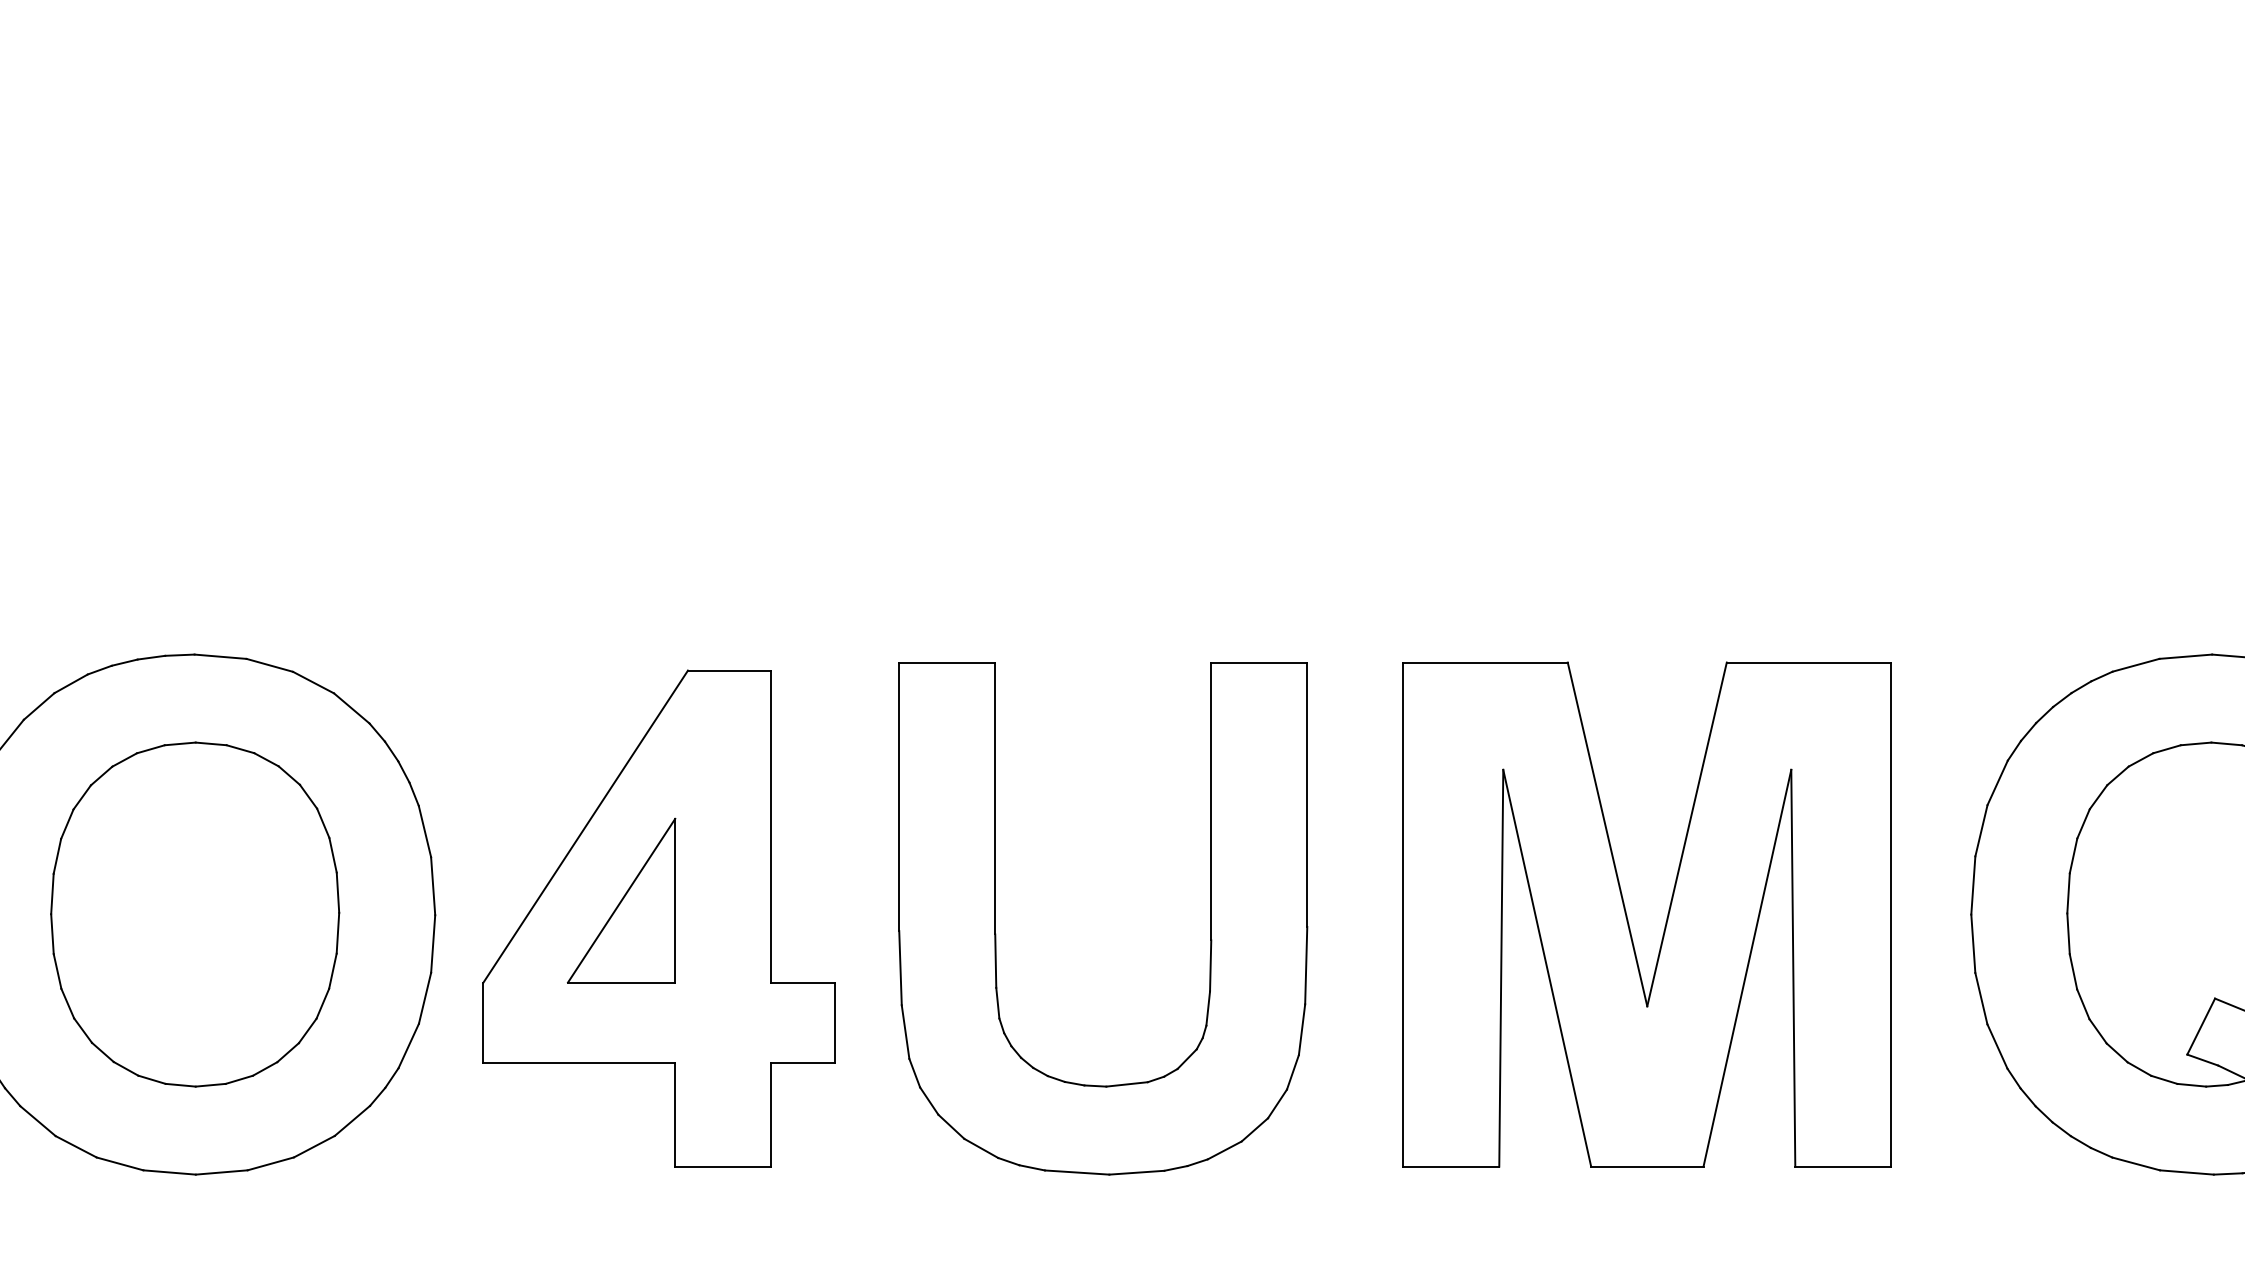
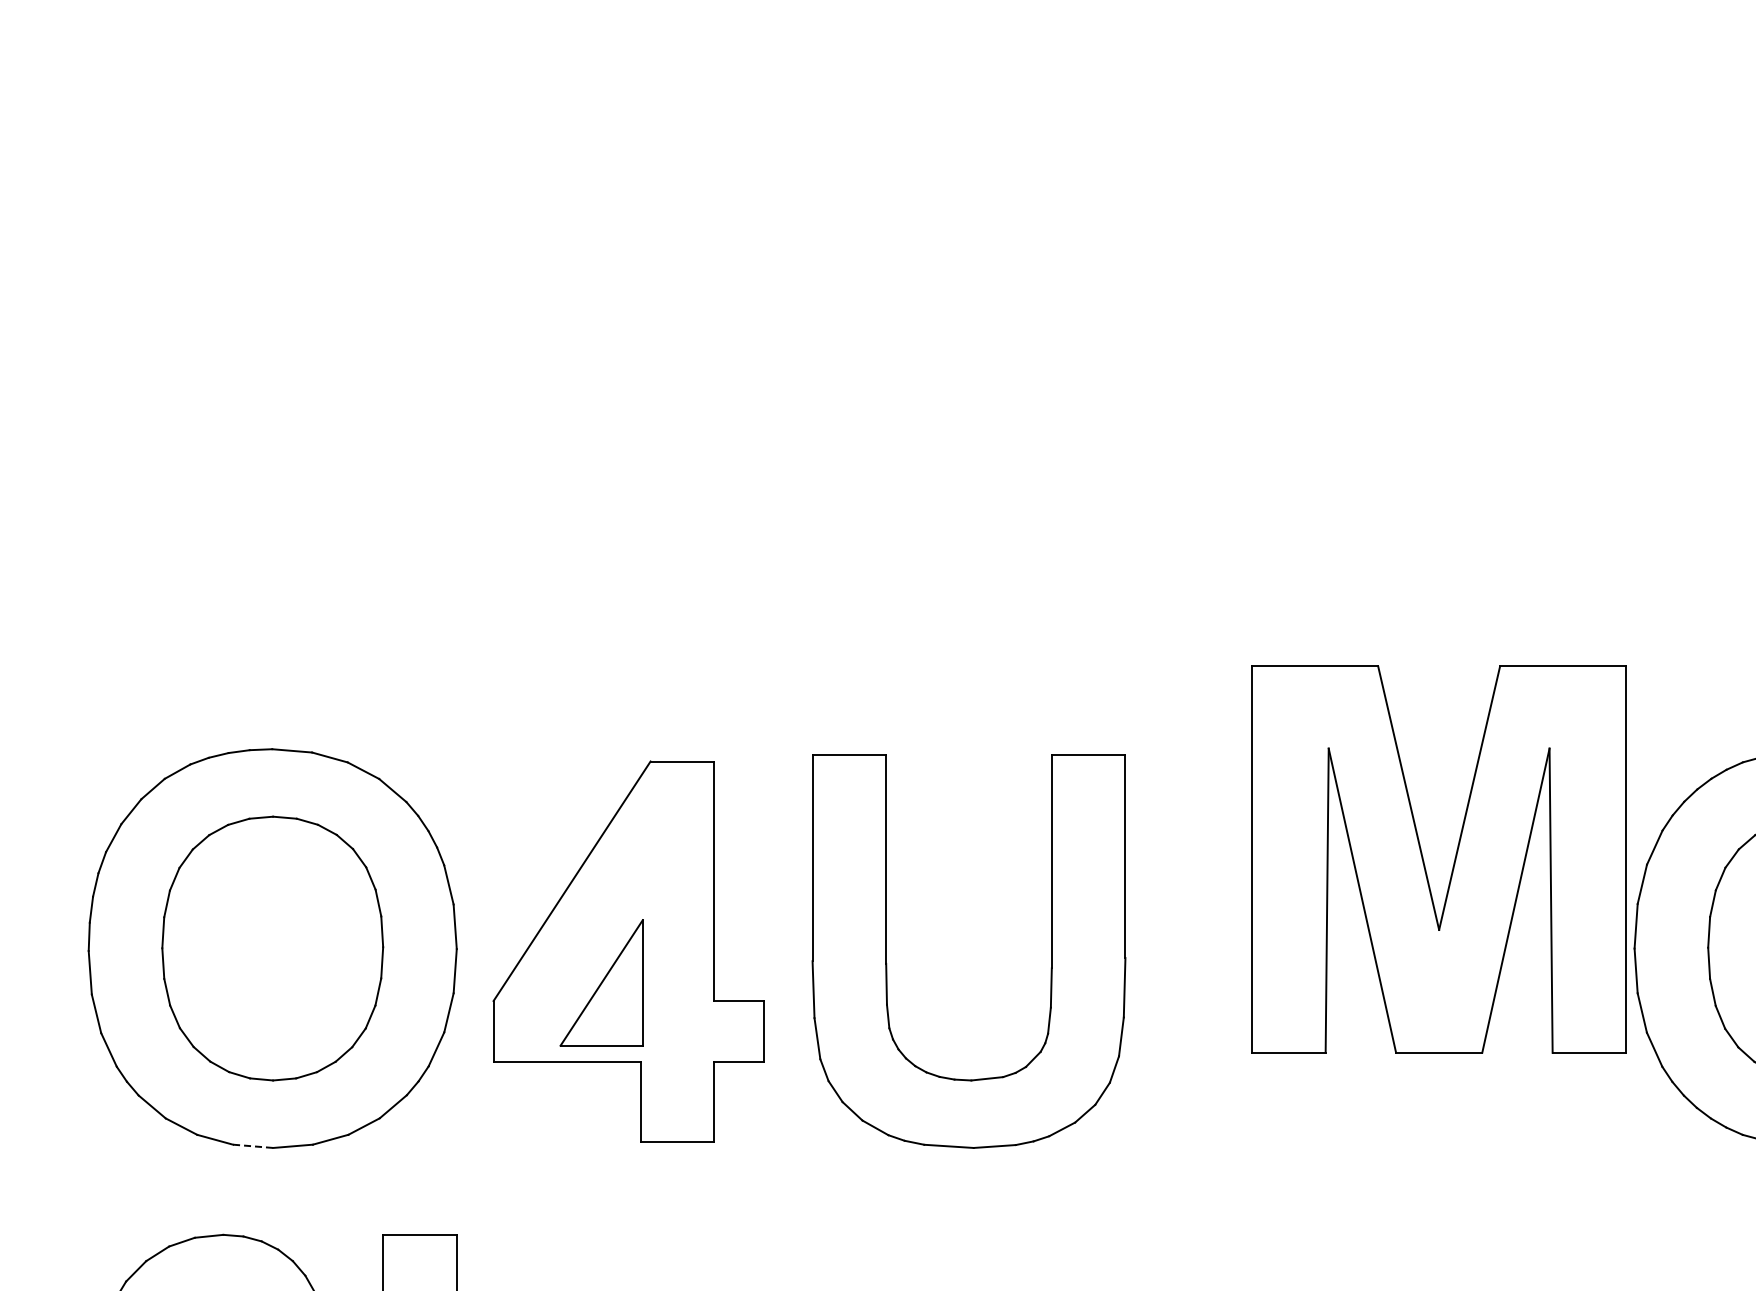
part: (621, 900) -> (601, 982), moved
part: (1628, 917) -> (1424, 861), moved
line: (170, 1172) -> (253, 1146), solid -> dashed

